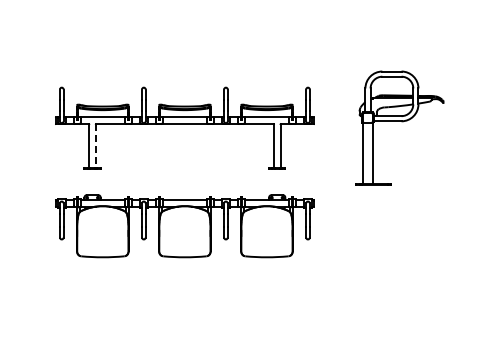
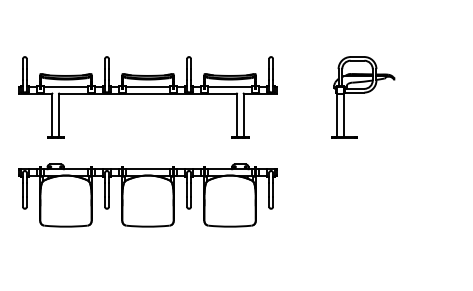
part: (400, 127) -> (363, 96), size x0.71
line: (96, 146) -> (59, 115), dashed -> solid

